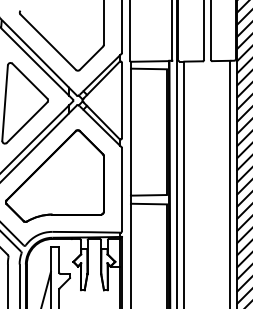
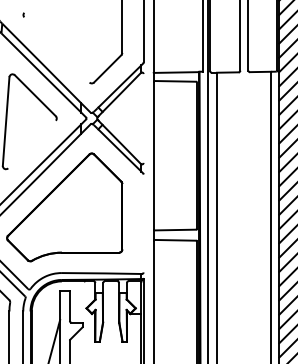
line: (47, 41) -> (56, 49), removed
line: (121, 100) -> (143, 118), removed
line: (26, 122) -> (31, 144), removed
line: (121, 189) -> (143, 223), removed

